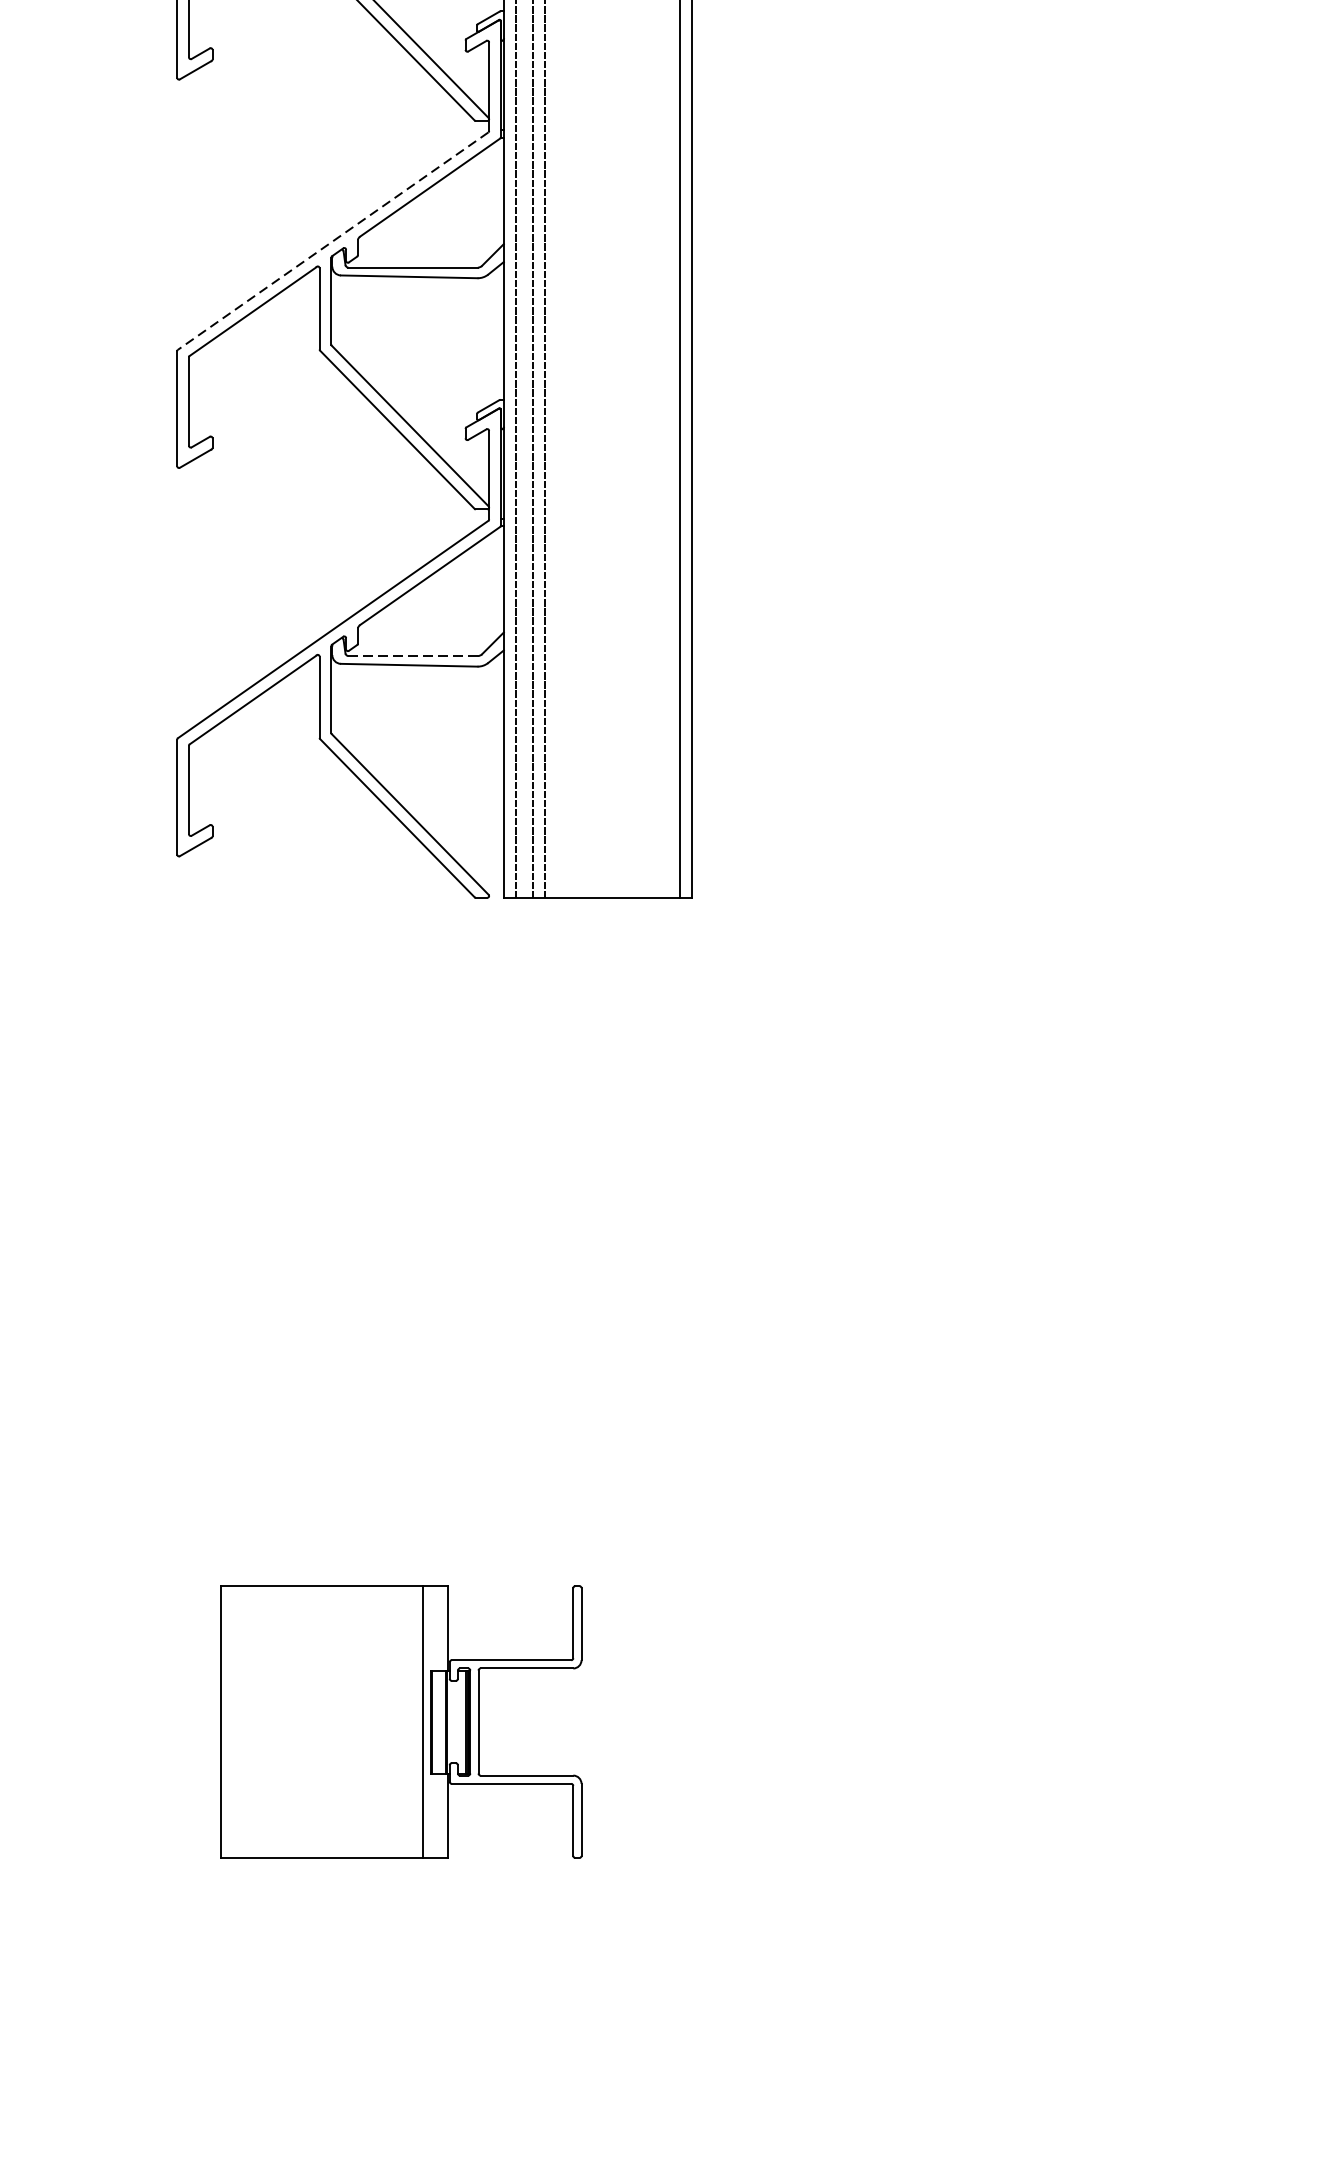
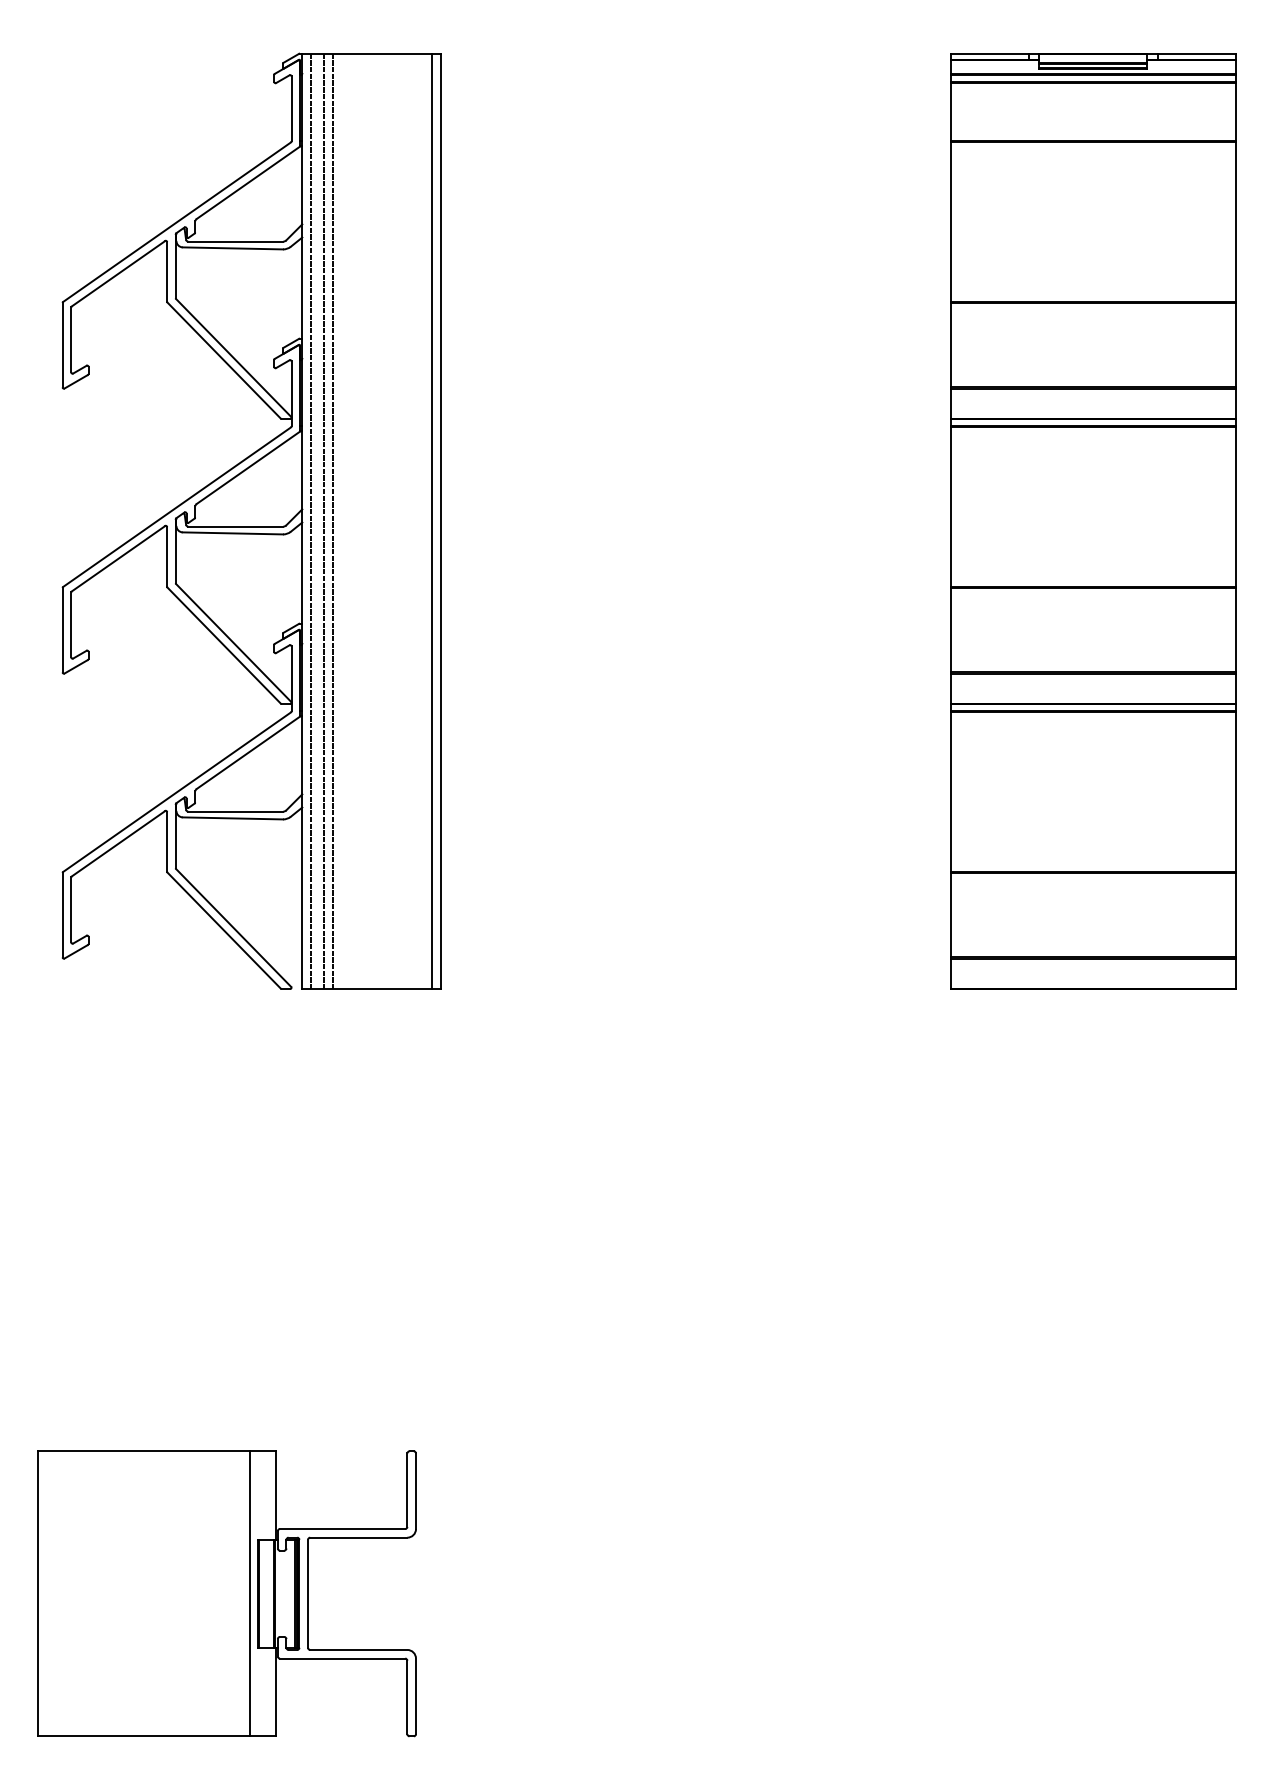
line: (332, 241) -> (176, 507), dashed -> solid
line: (412, 655) -> (235, 811), dashed -> solid
part: (400, 1721) -> (226, 1593), size x1.43

